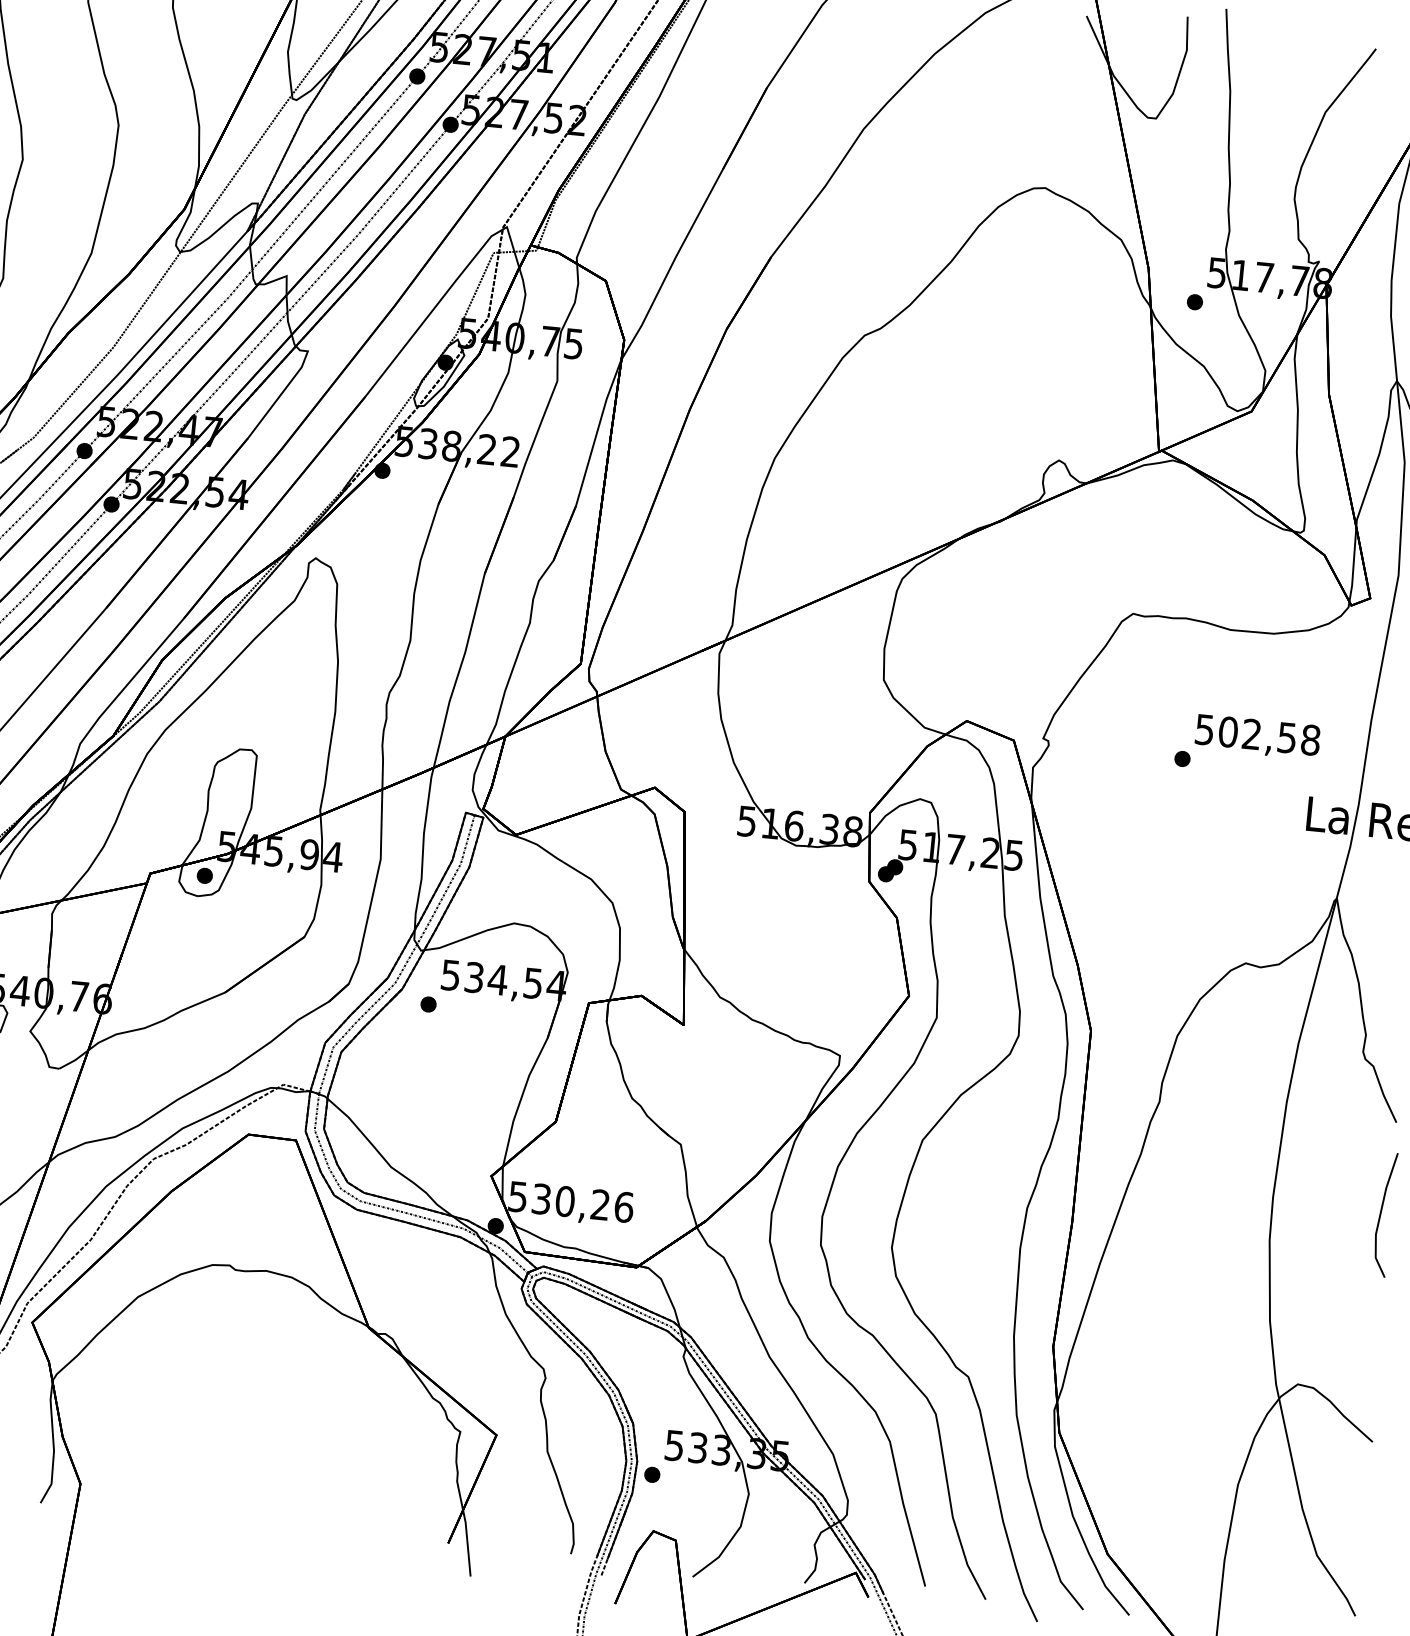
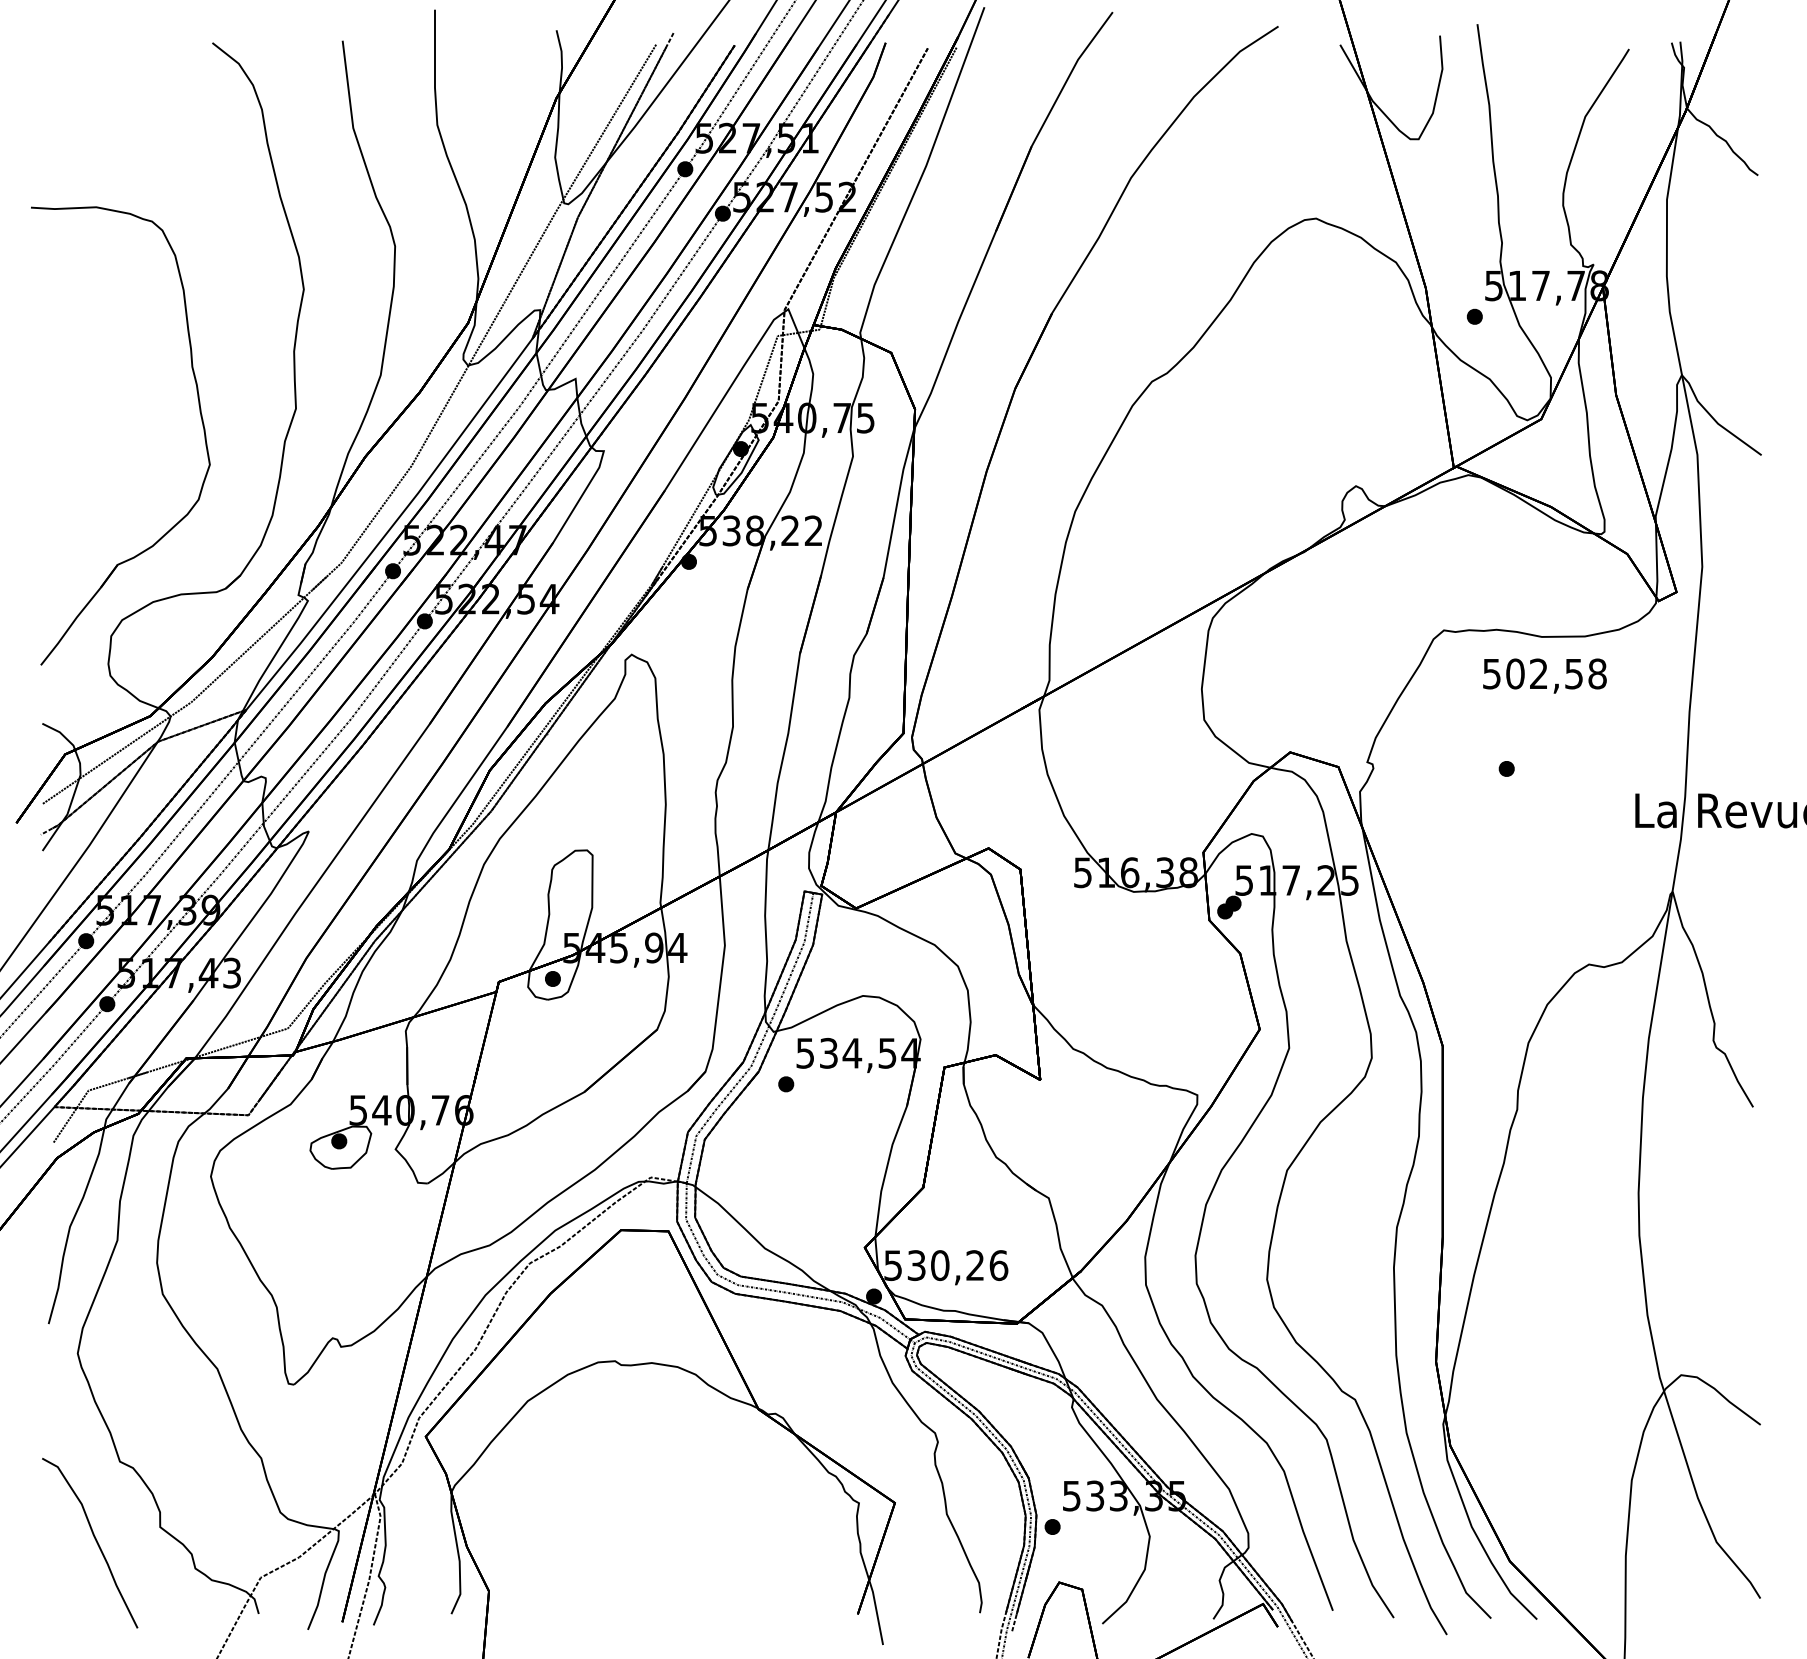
text: (1257, 736) -> (1544, 675), moved
line: (1381, 1214) -> (1747, 1199), removed

